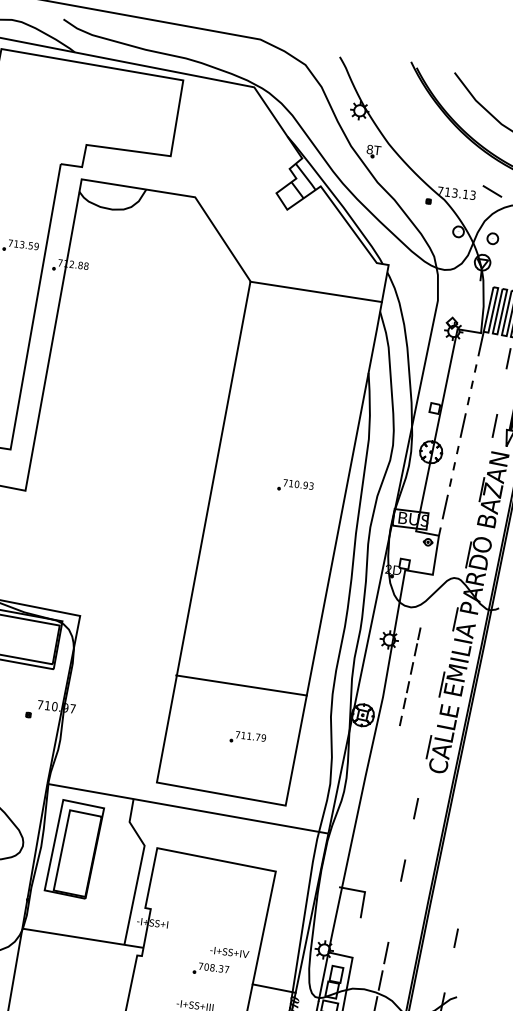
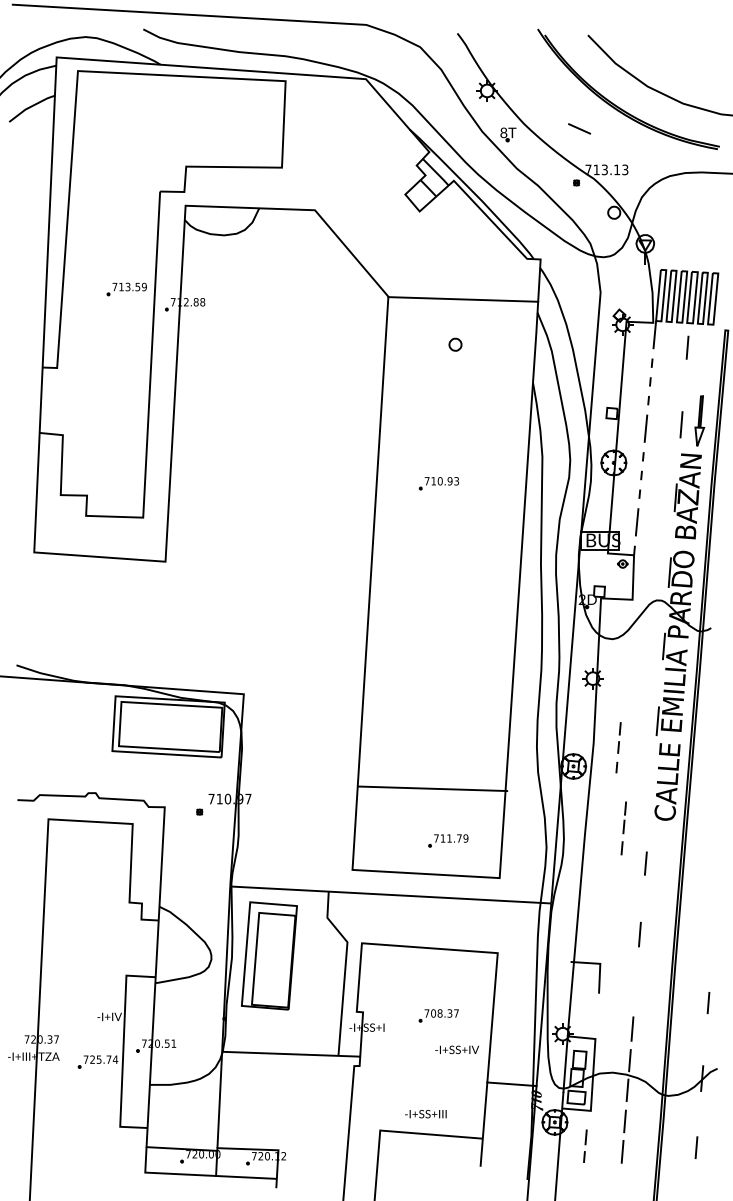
line: (492, 191) -> (579, 128), moved
part: (492, 238) -> (455, 344), moved
part: (295, 486) -> (438, 483), moved
line: (415, 651) -> (623, 828), moved
line: (241, 685) -> (432, 788), moved
part: (248, 737) -> (448, 840), moved
line: (428, 746) -> (651, 792), removed
part: (210, 969) -> (438, 1015), moved

